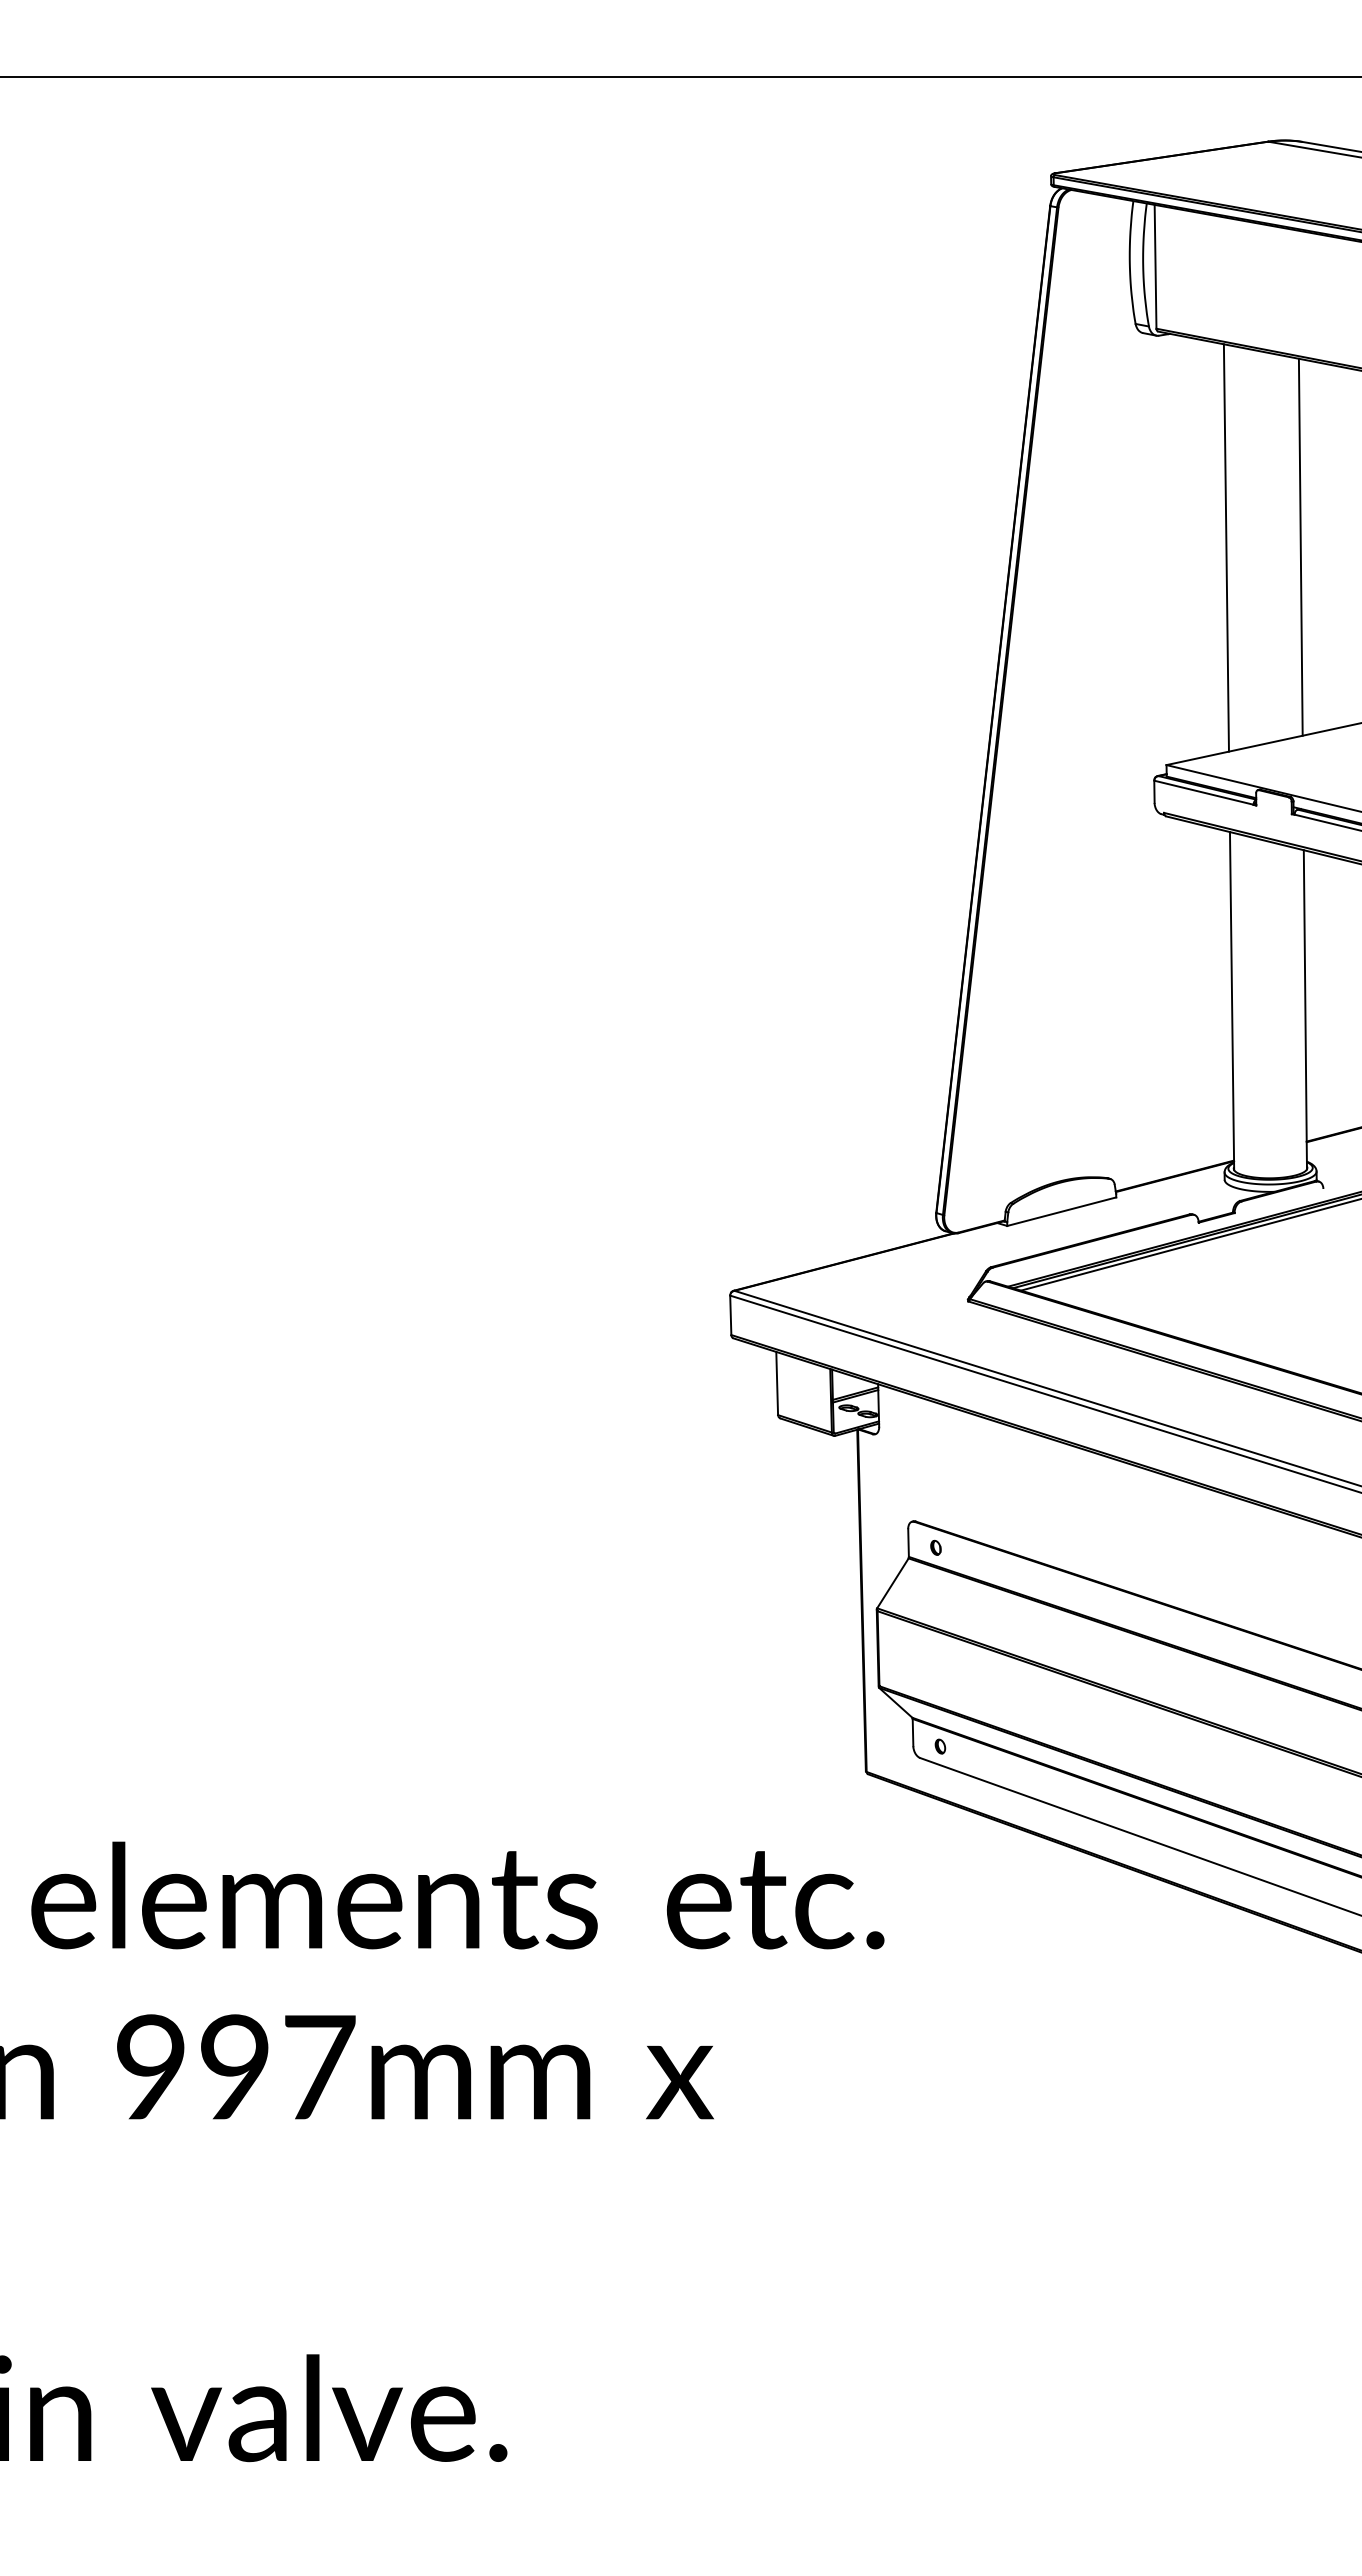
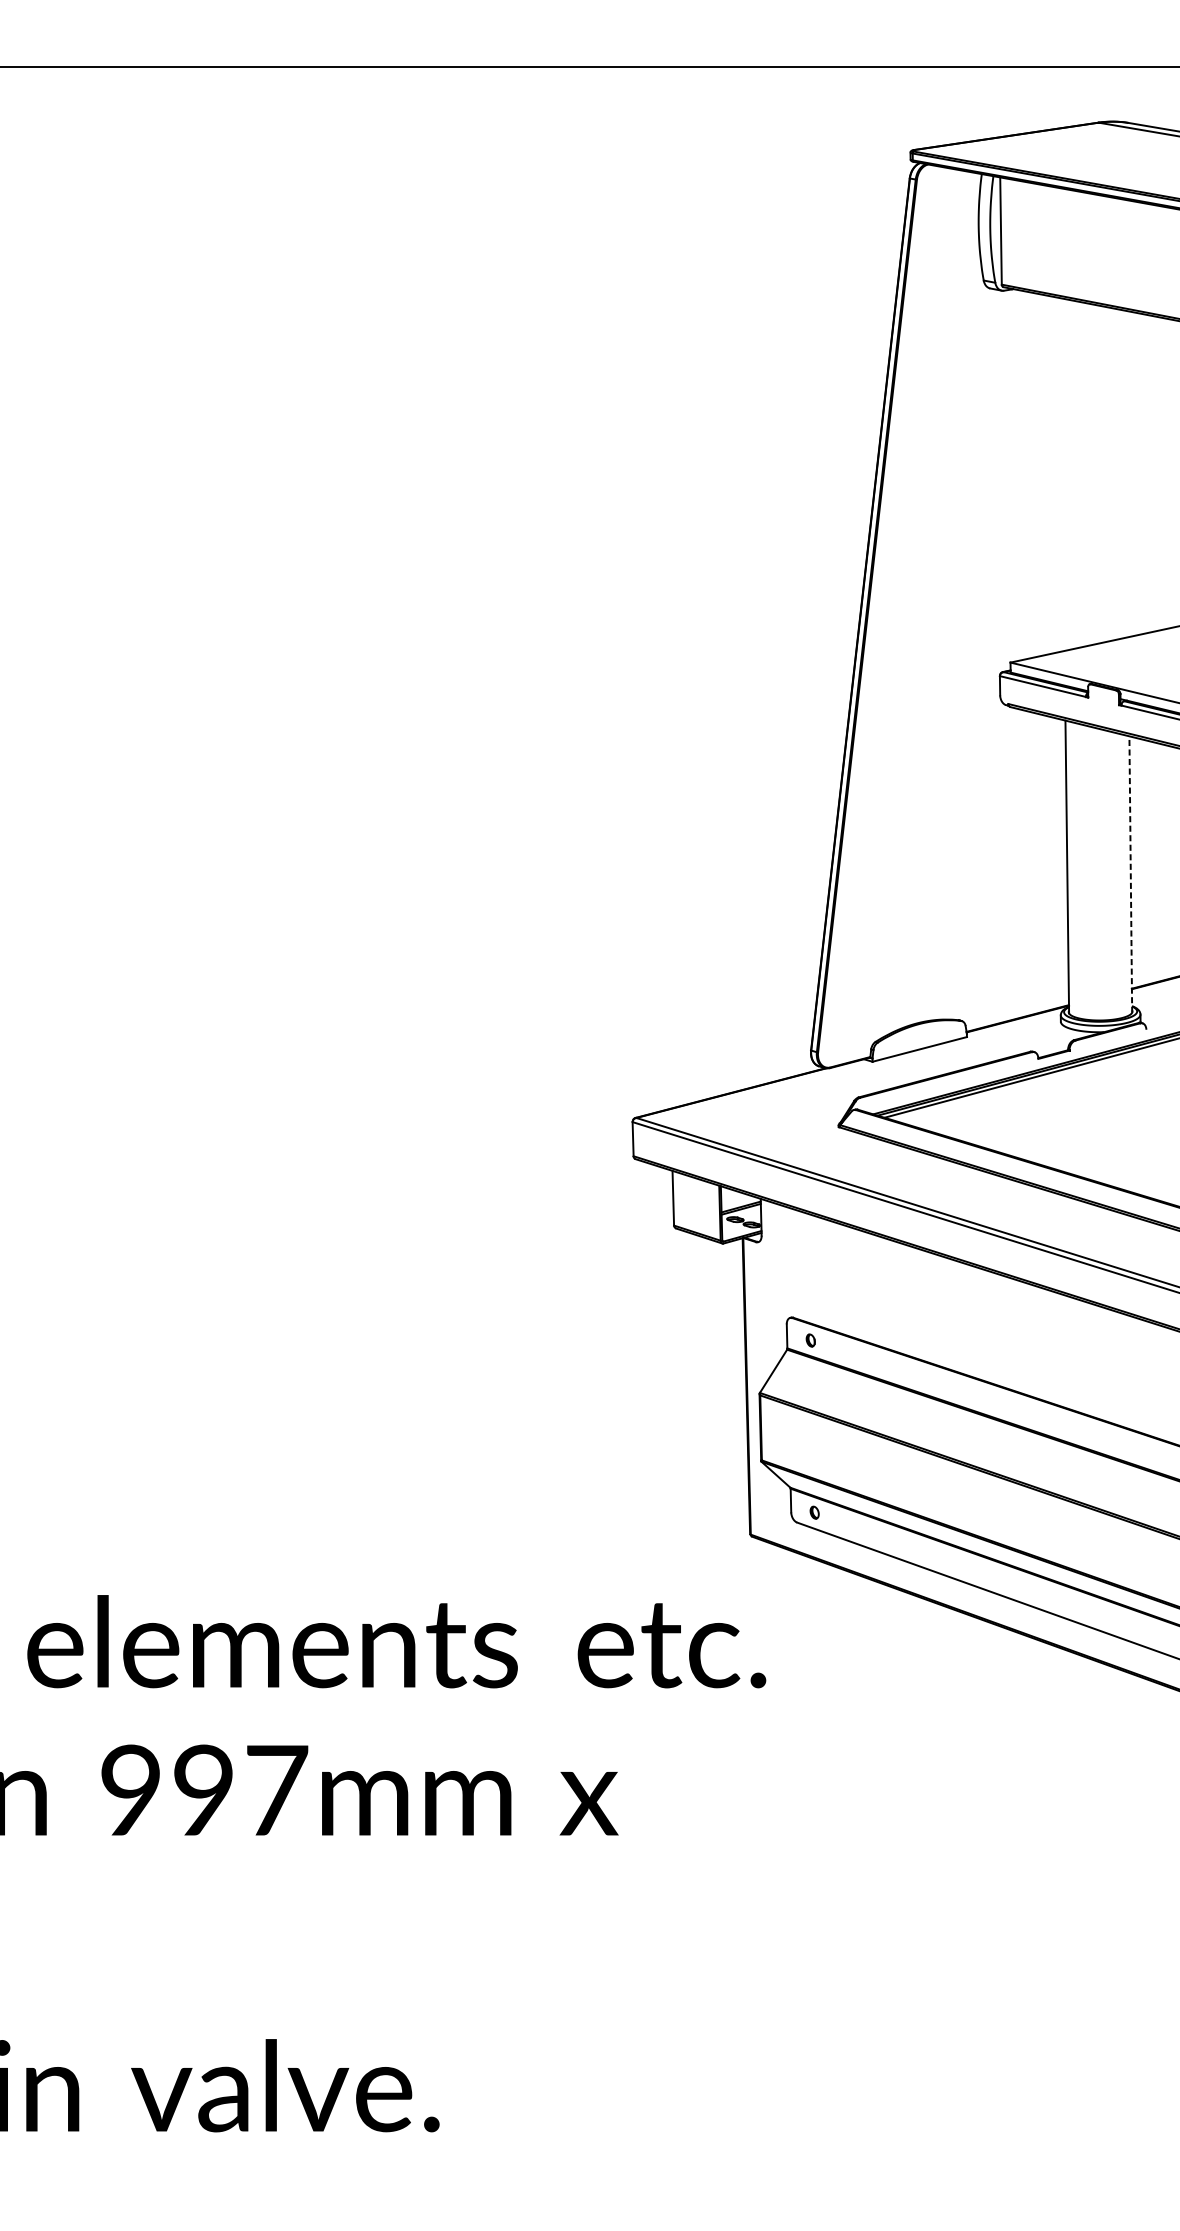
line: (1300, 546) -> (1126, 473), removed
line: (1225, 547) -> (1061, 474), removed
line: (1305, 1009) -> (1130, 874), solid -> dashed

